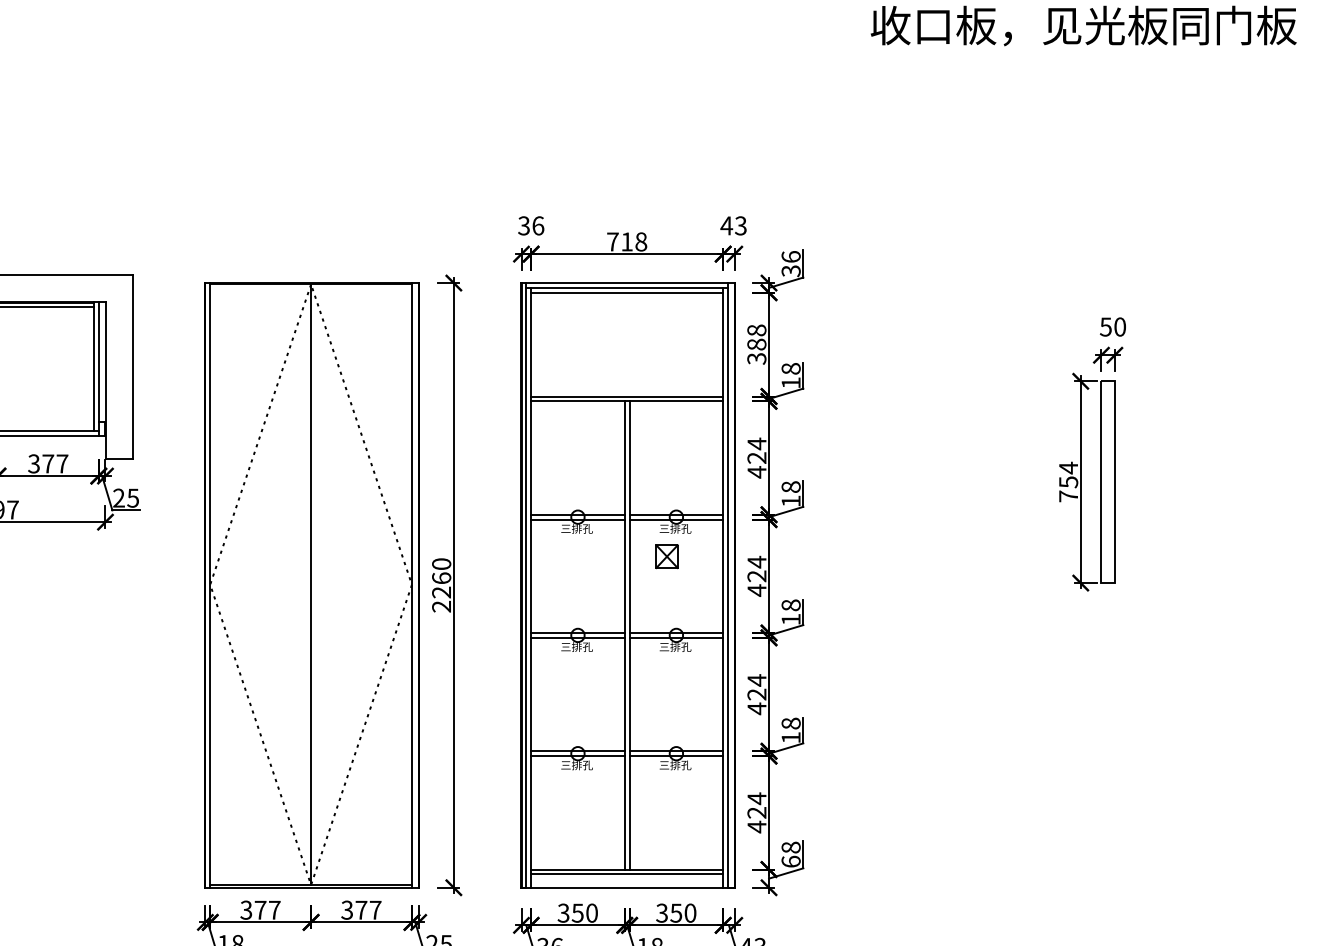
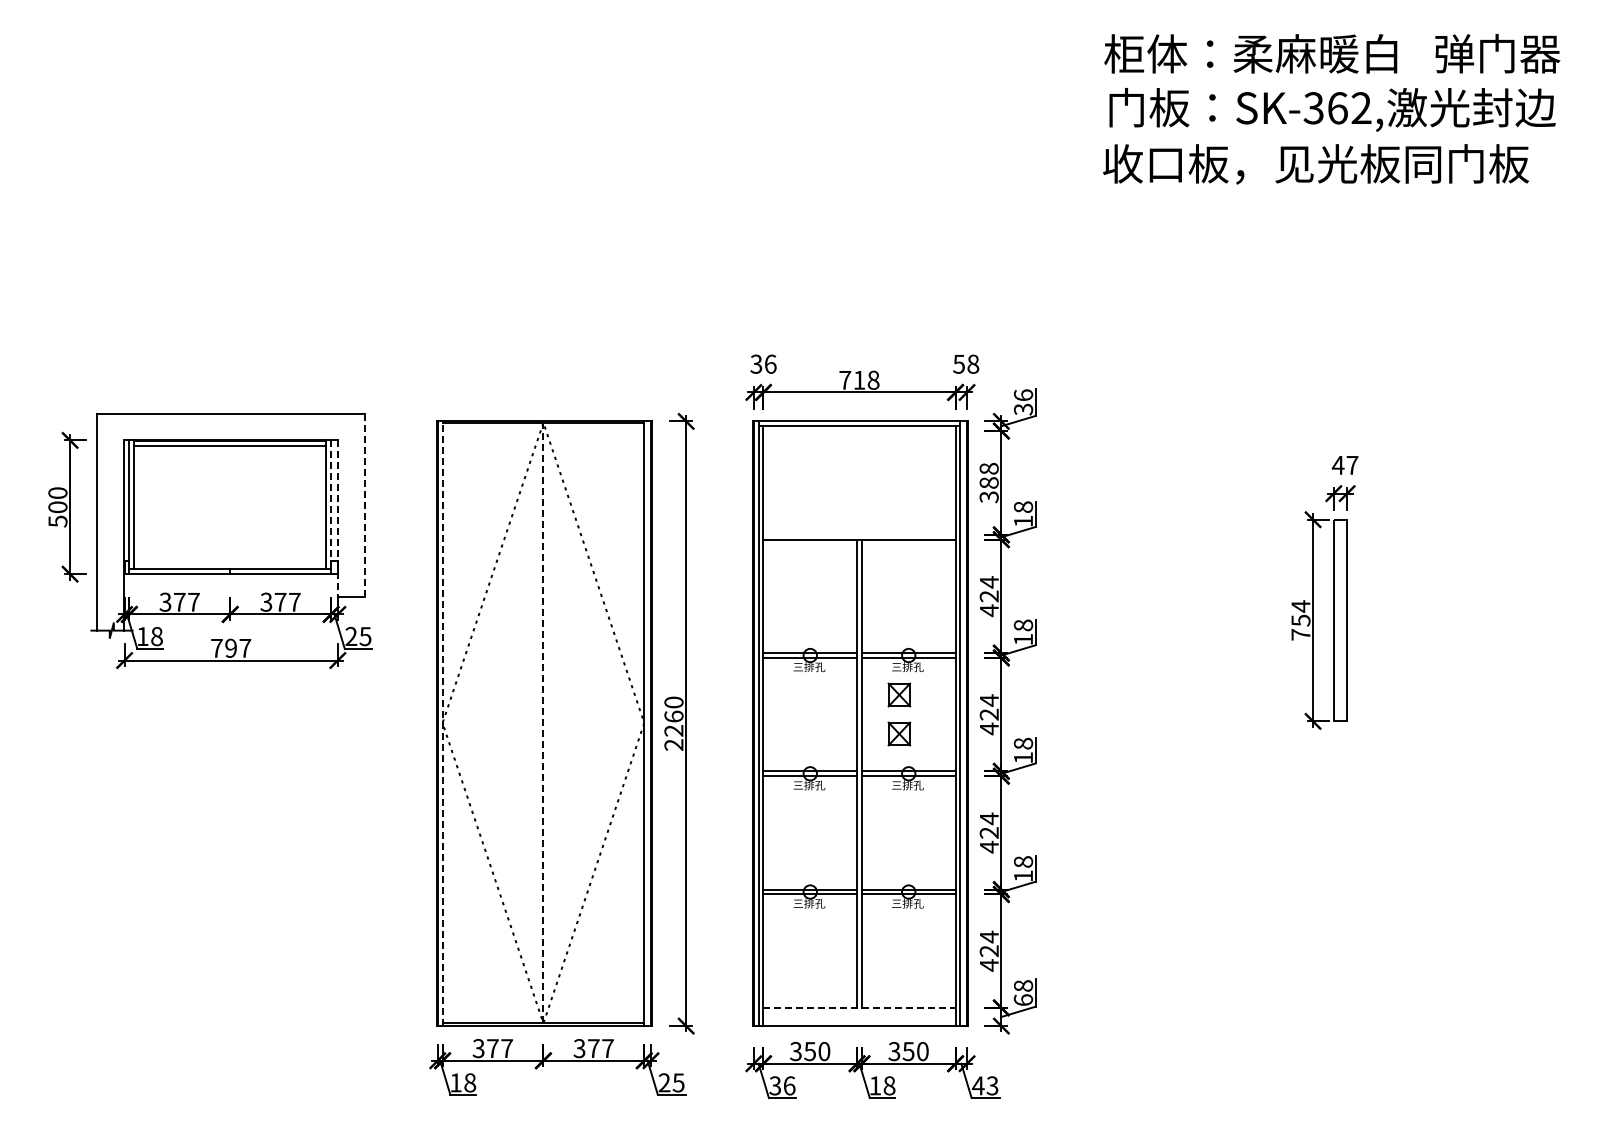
text: (733, 225) -> (965, 363), 43 -> 58
line: (627, 293) -> (859, 431), removed
text: (1112, 327) -> (1344, 465), 50 -> 47
line: (99, 363) -> (331, 501), solid -> dashed
line: (133, 367) -> (365, 505), solid -> dashed
line: (106, 381) -> (338, 519), solid -> dashed
line: (627, 396) -> (859, 534), removed
line: (311, 584) -> (543, 722), solid -> dashed
line: (210, 585) -> (442, 723), solid -> dashed
part: (667, 595) -> (899, 733), added
line: (628, 869) -> (860, 1007), solid -> dashed
line: (627, 874) -> (859, 1012), removed

